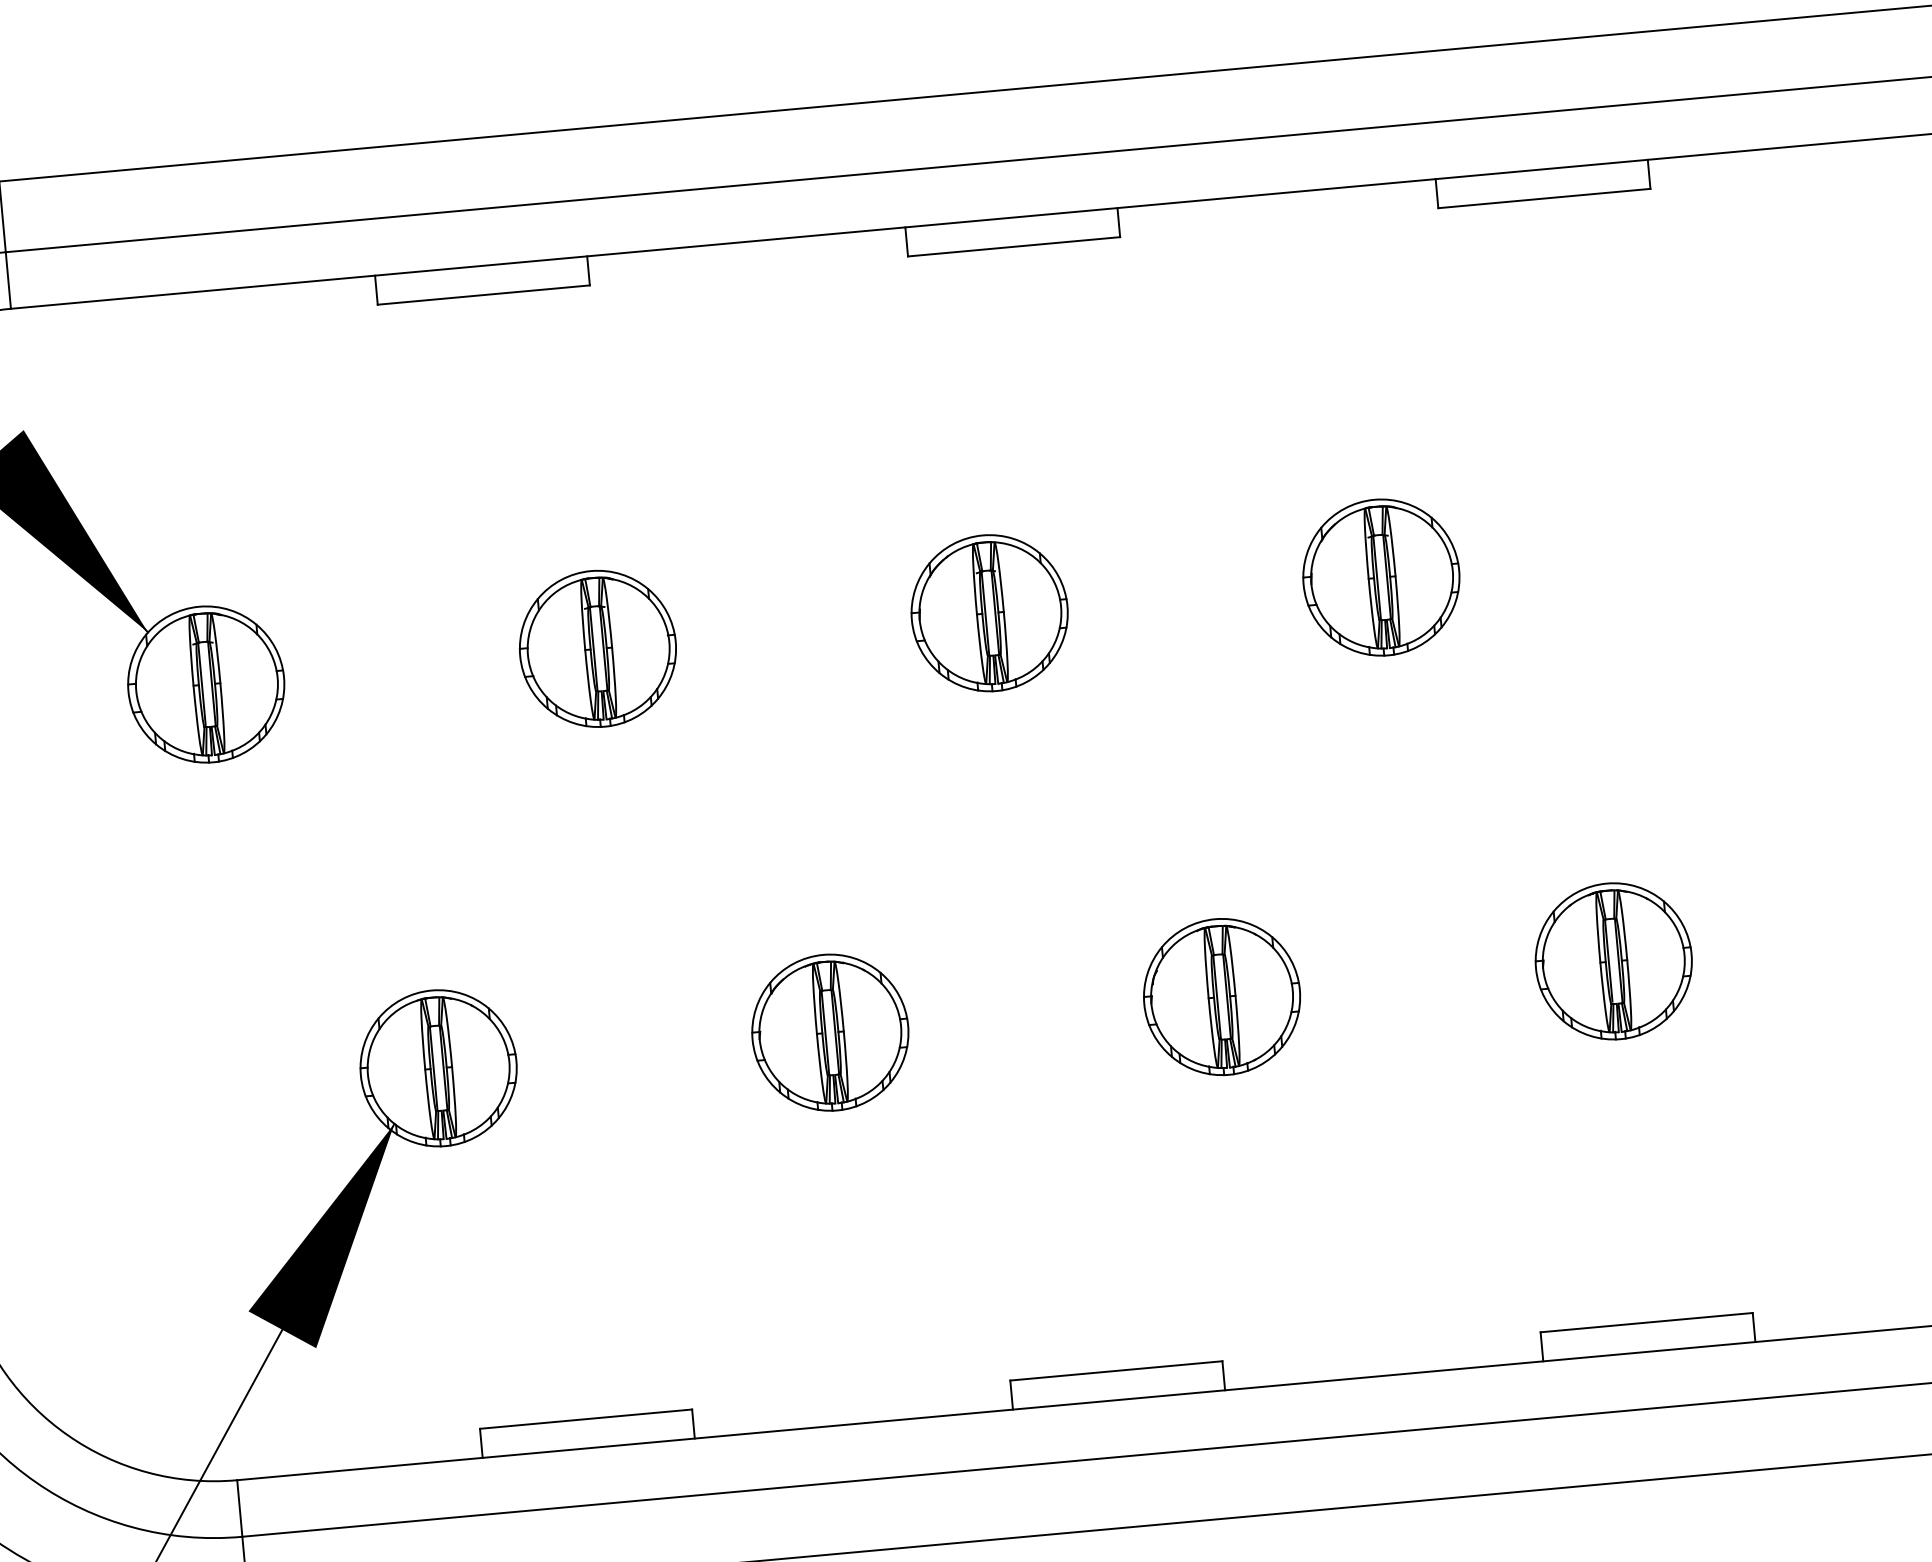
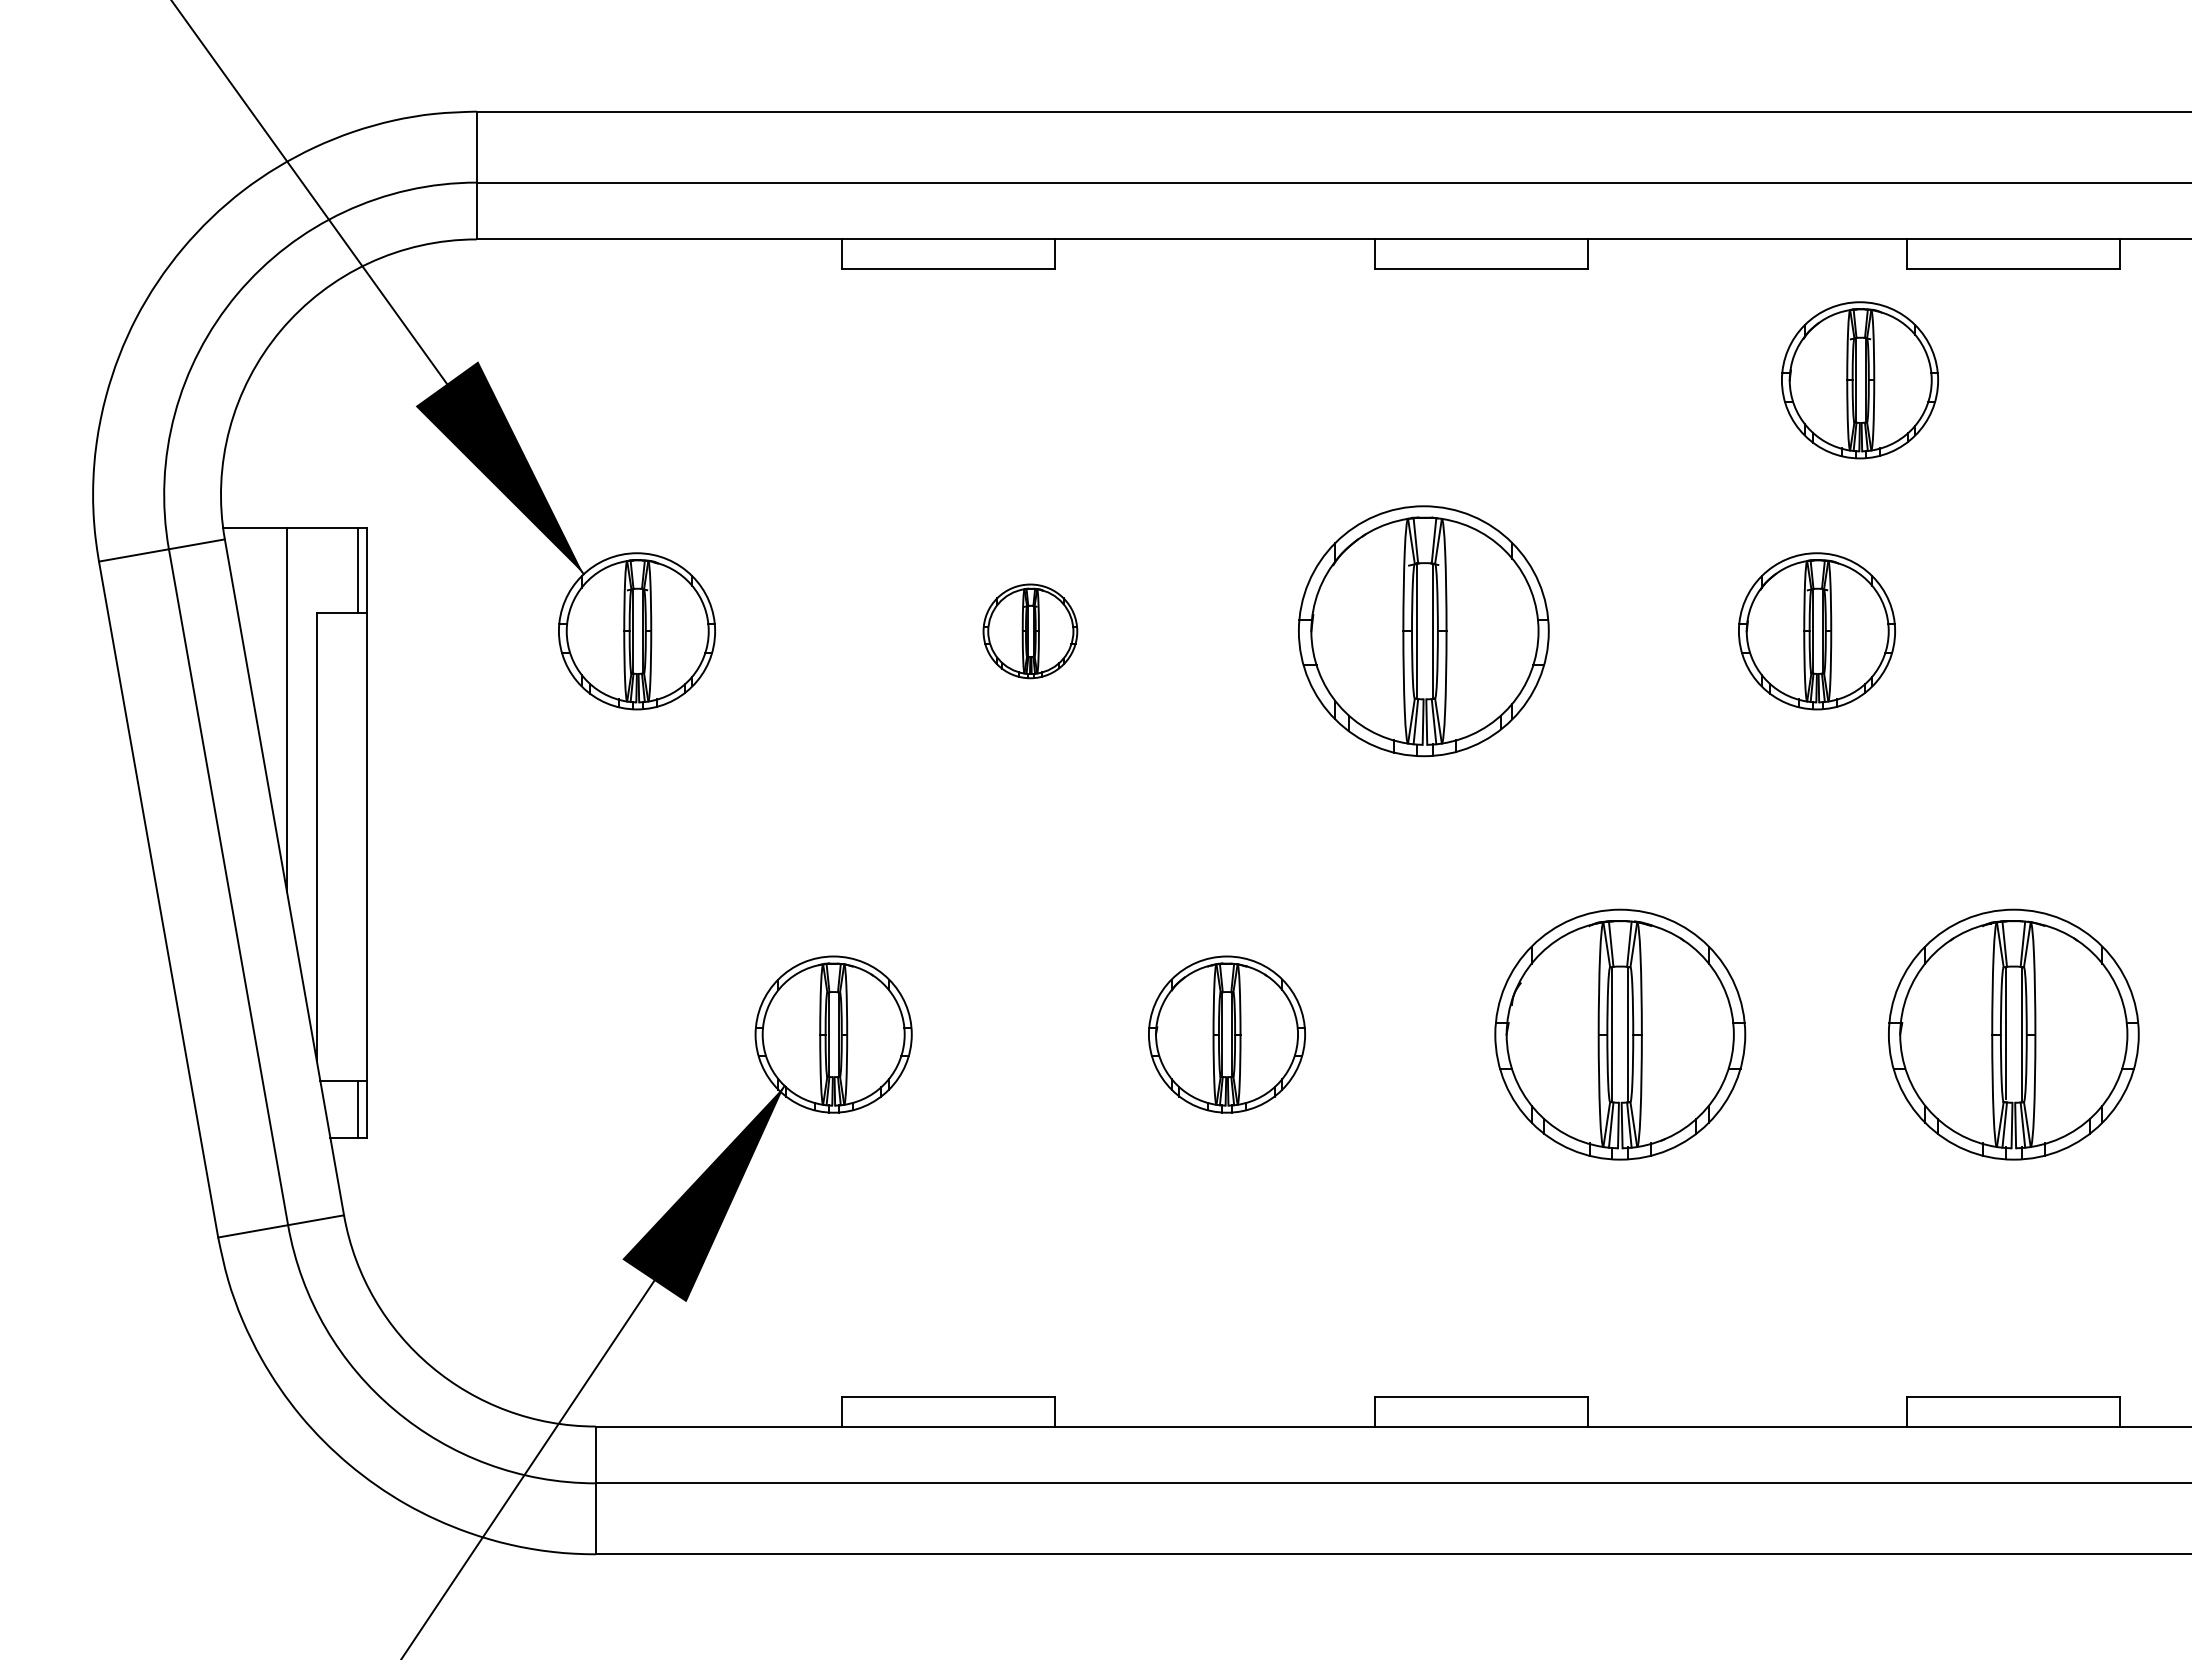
part: (1400, 323) -> (1859, 380), added
part: (989, 613) -> (1423, 631), size x1.6
part: (598, 649) -> (1030, 631), size x0.6
part: (1613, 961) -> (2013, 1034), size x1.6
part: (1222, 996) -> (1620, 1034), size x1.6

